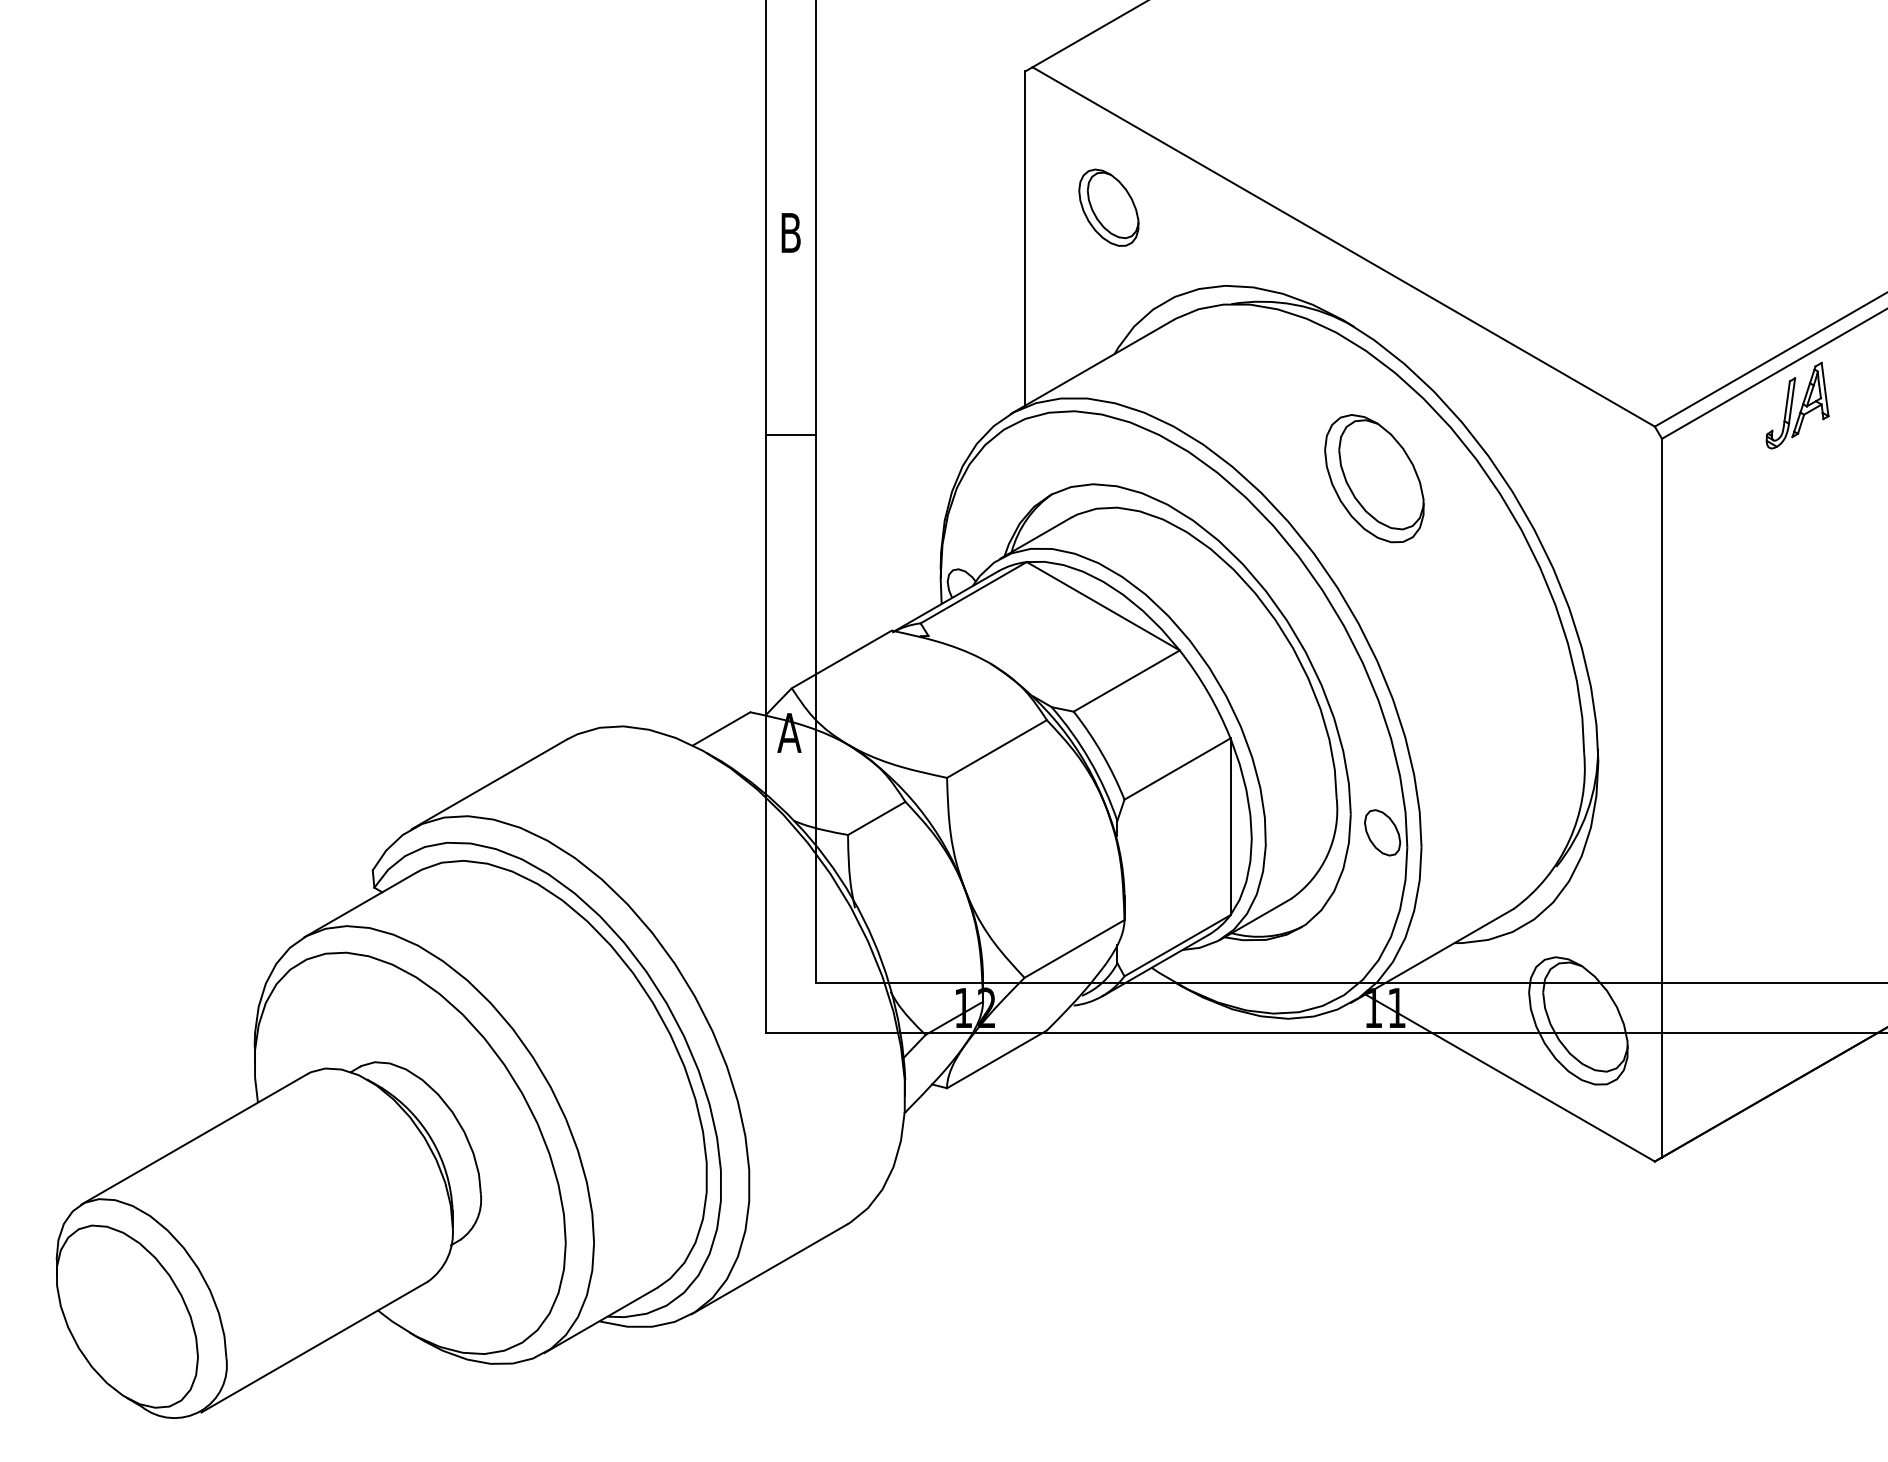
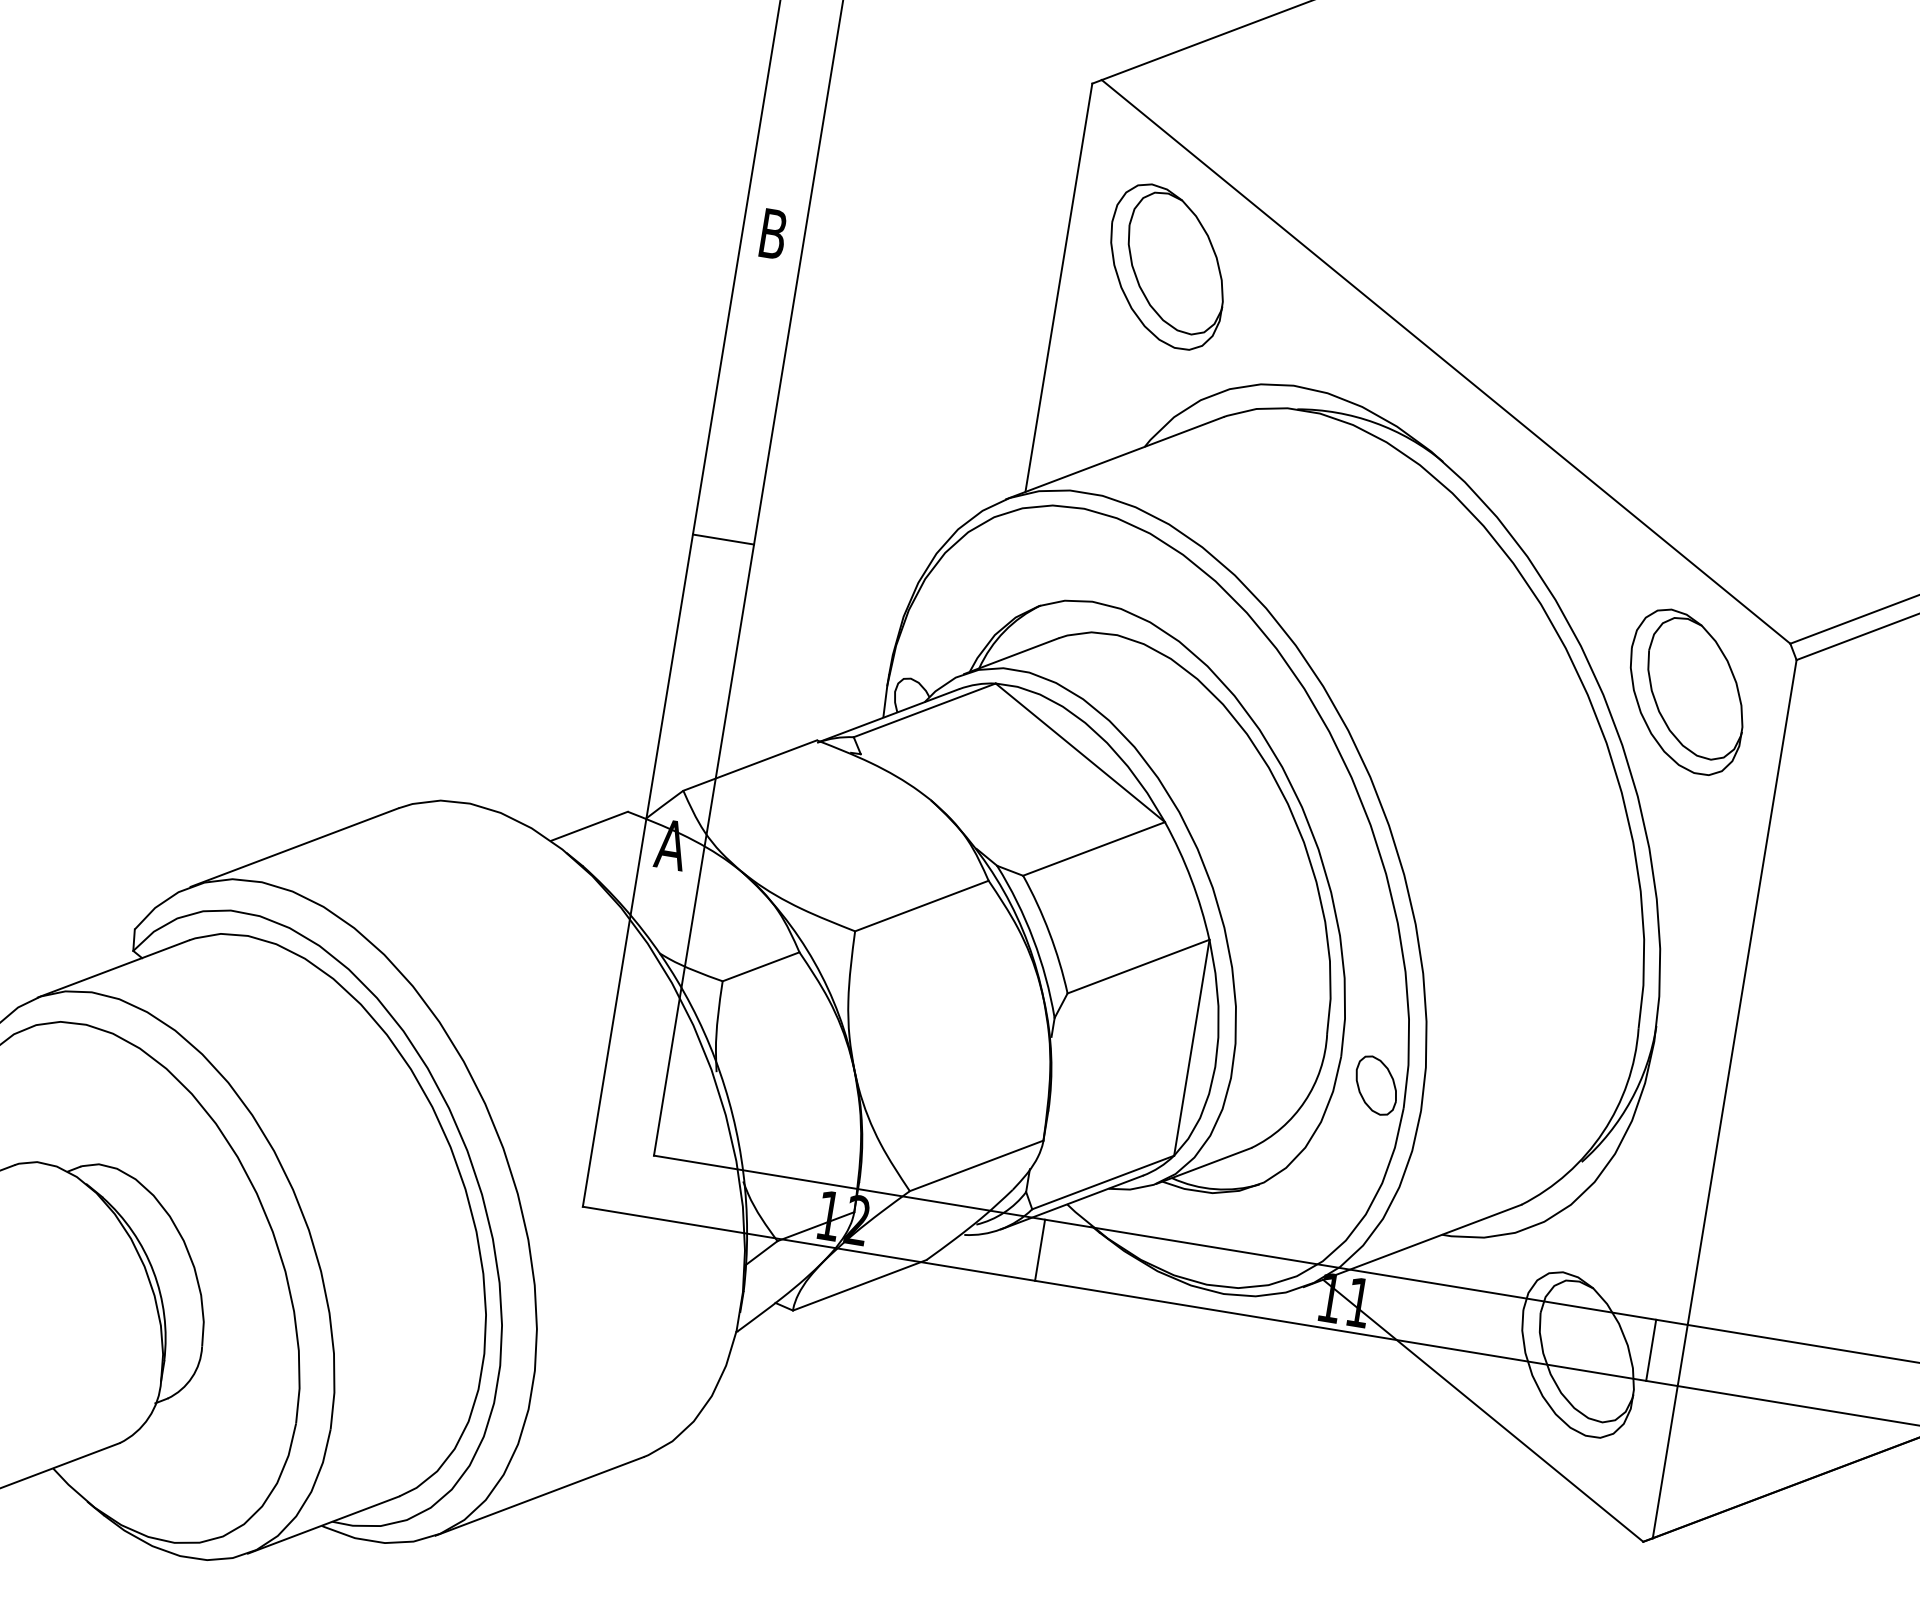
part: (1108, 207) -> (1166, 266), size x1.67
line: (791, 434) -> (724, 539), moved
part: (1374, 478) -> (1686, 691), moved
line: (1136, 1007) -> (1040, 1249), added
line: (1636, 1007) -> (1651, 1349), added

